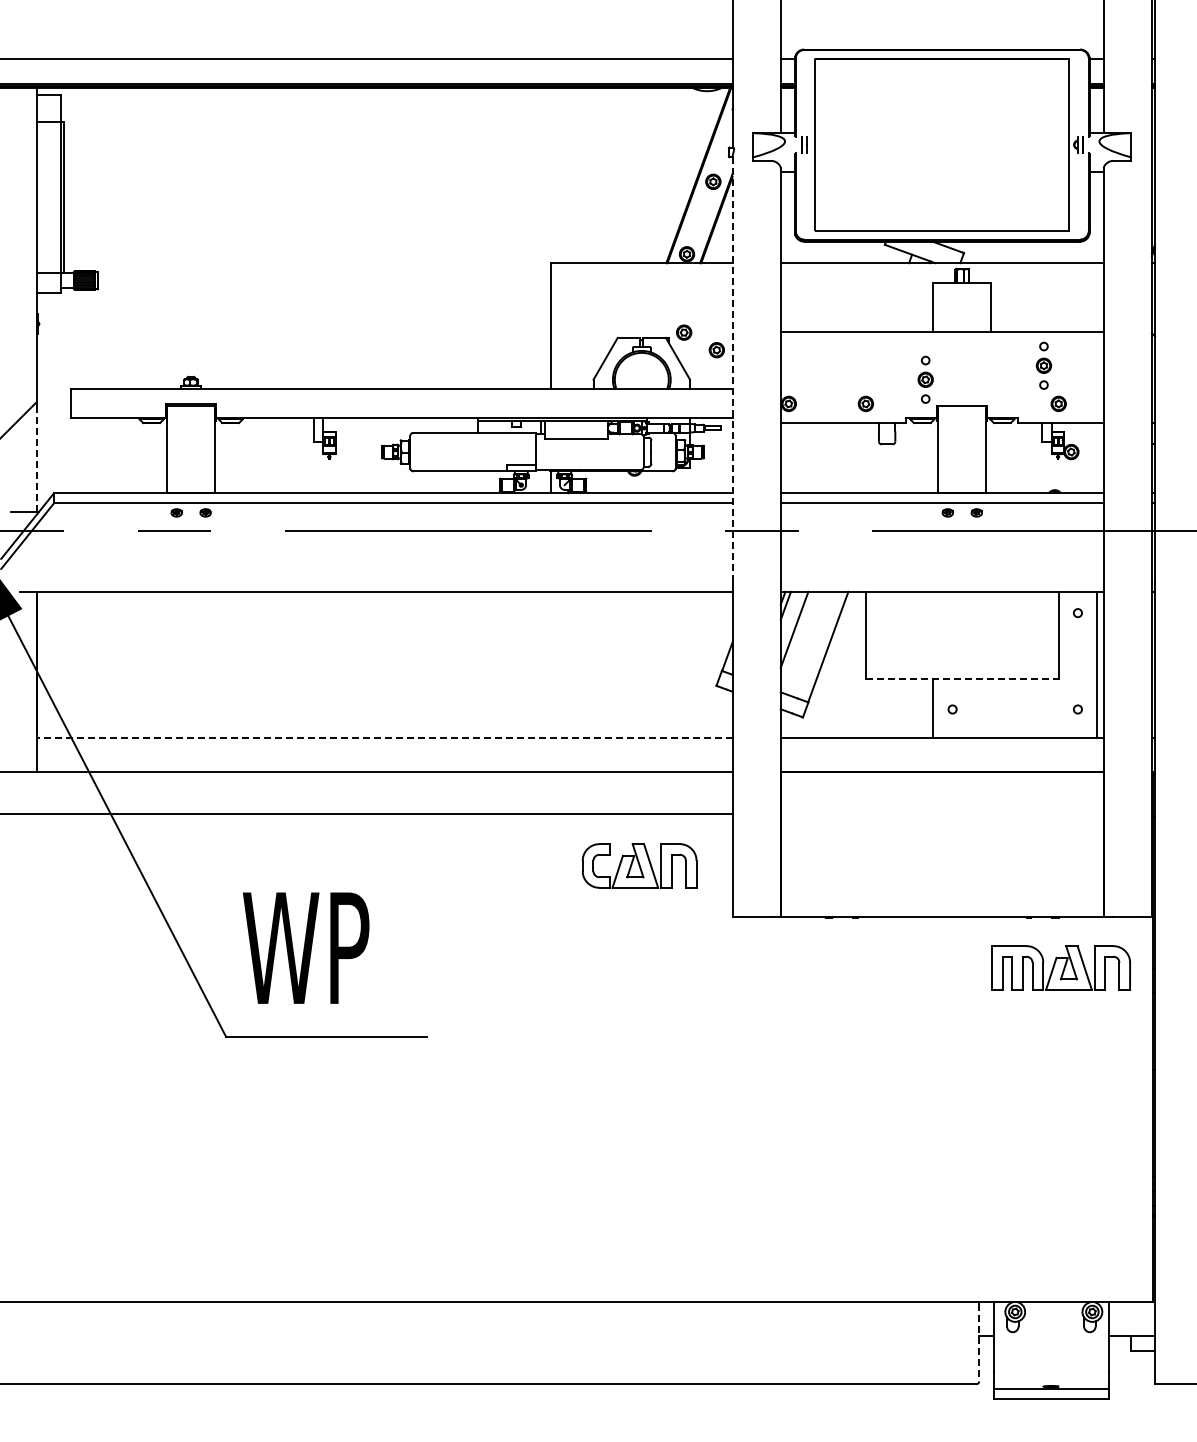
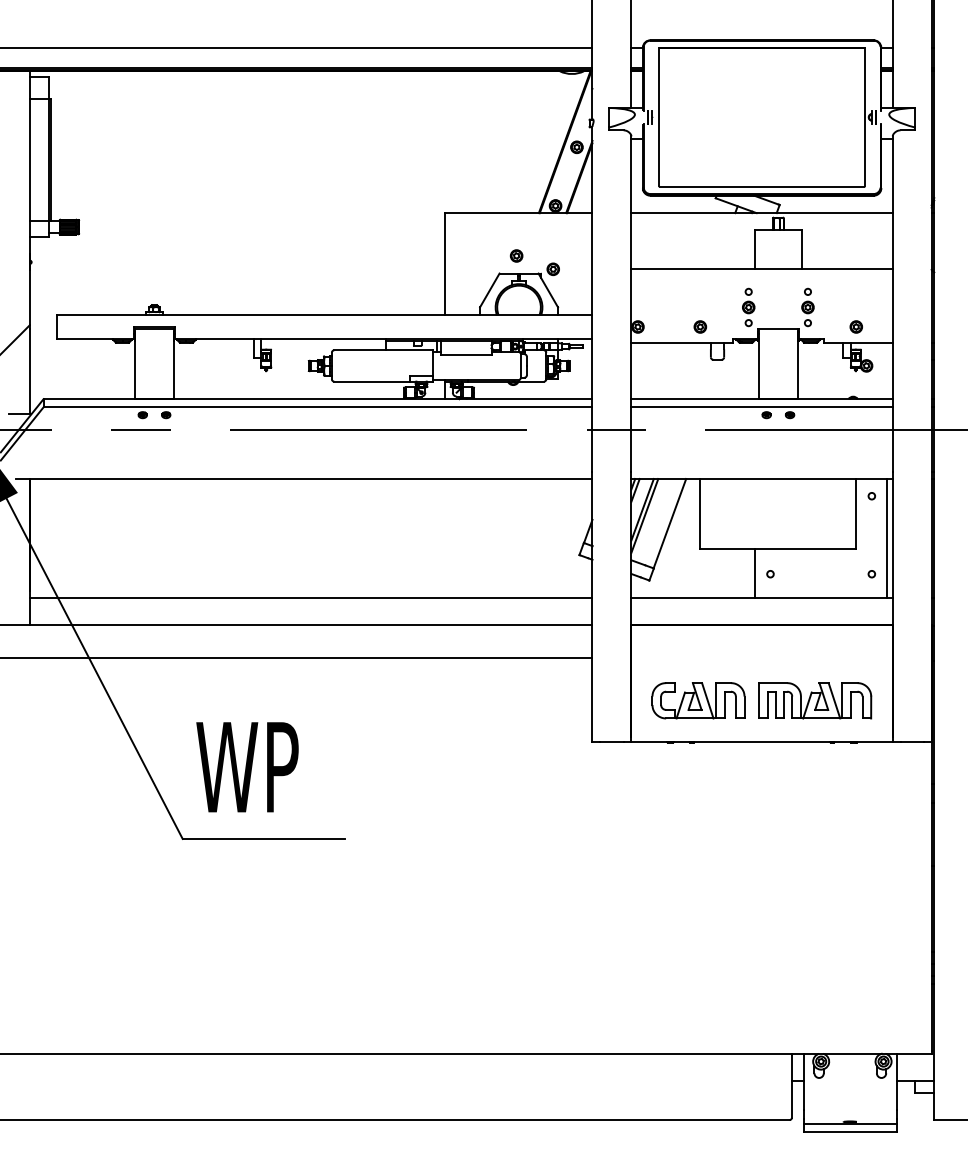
part: (716, 350) -> (516, 256), moved
part: (1043, 365) -> (807, 307), moved
line: (732, 370) -> (592, 299), dashed -> solid
line: (36, 458) -> (29, 371), dashed -> solid
line: (796, 636) -> (644, 515), added
line: (962, 678) -> (778, 549), dashed -> solid
line: (384, 738) -> (310, 597), dashed -> solid
part: (639, 865) -> (698, 700), moved
part: (1061, 967) -> (815, 700), moved
line: (979, 1342) -> (792, 1086), dashed -> solid

